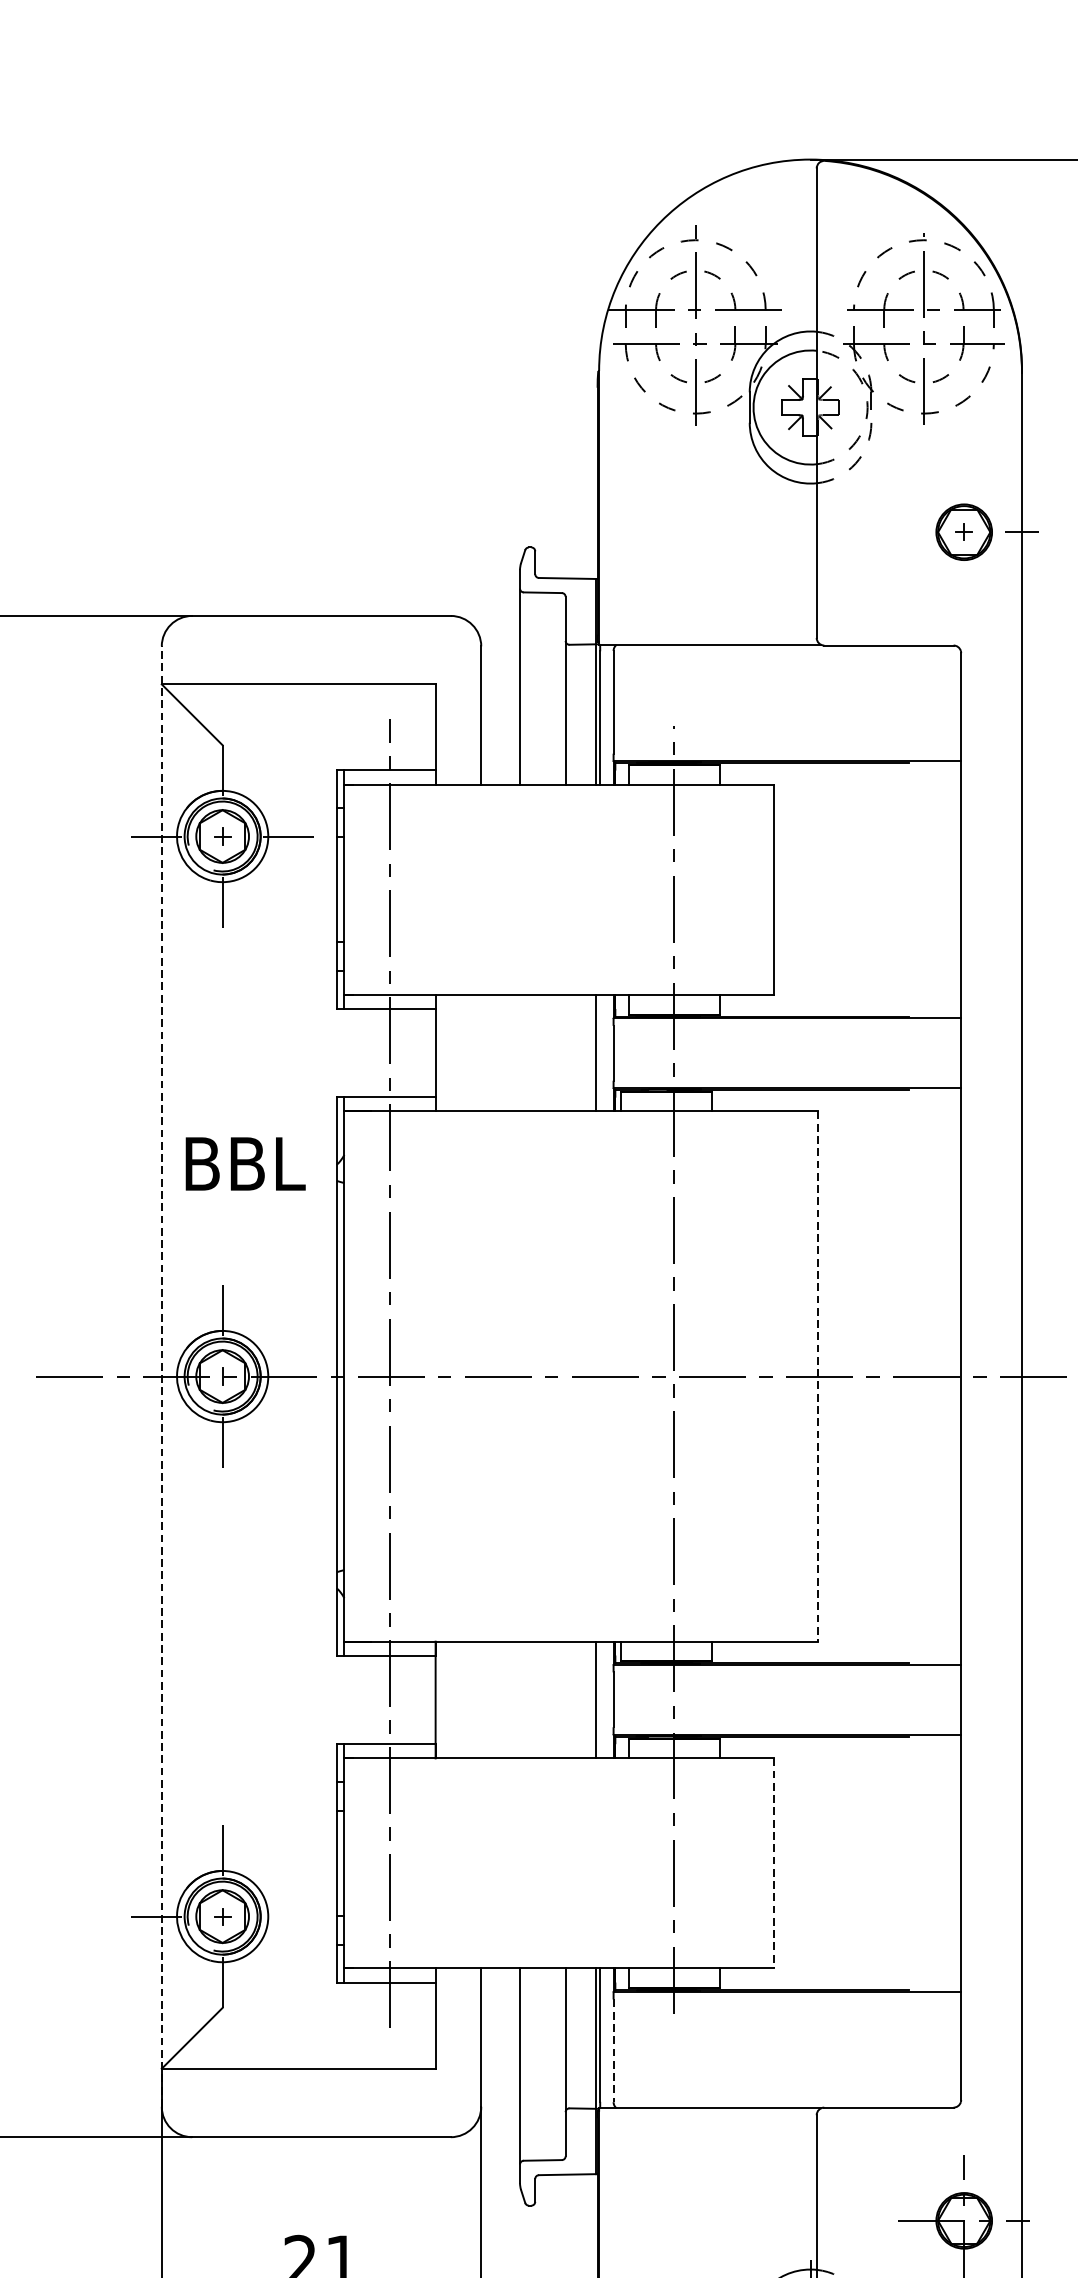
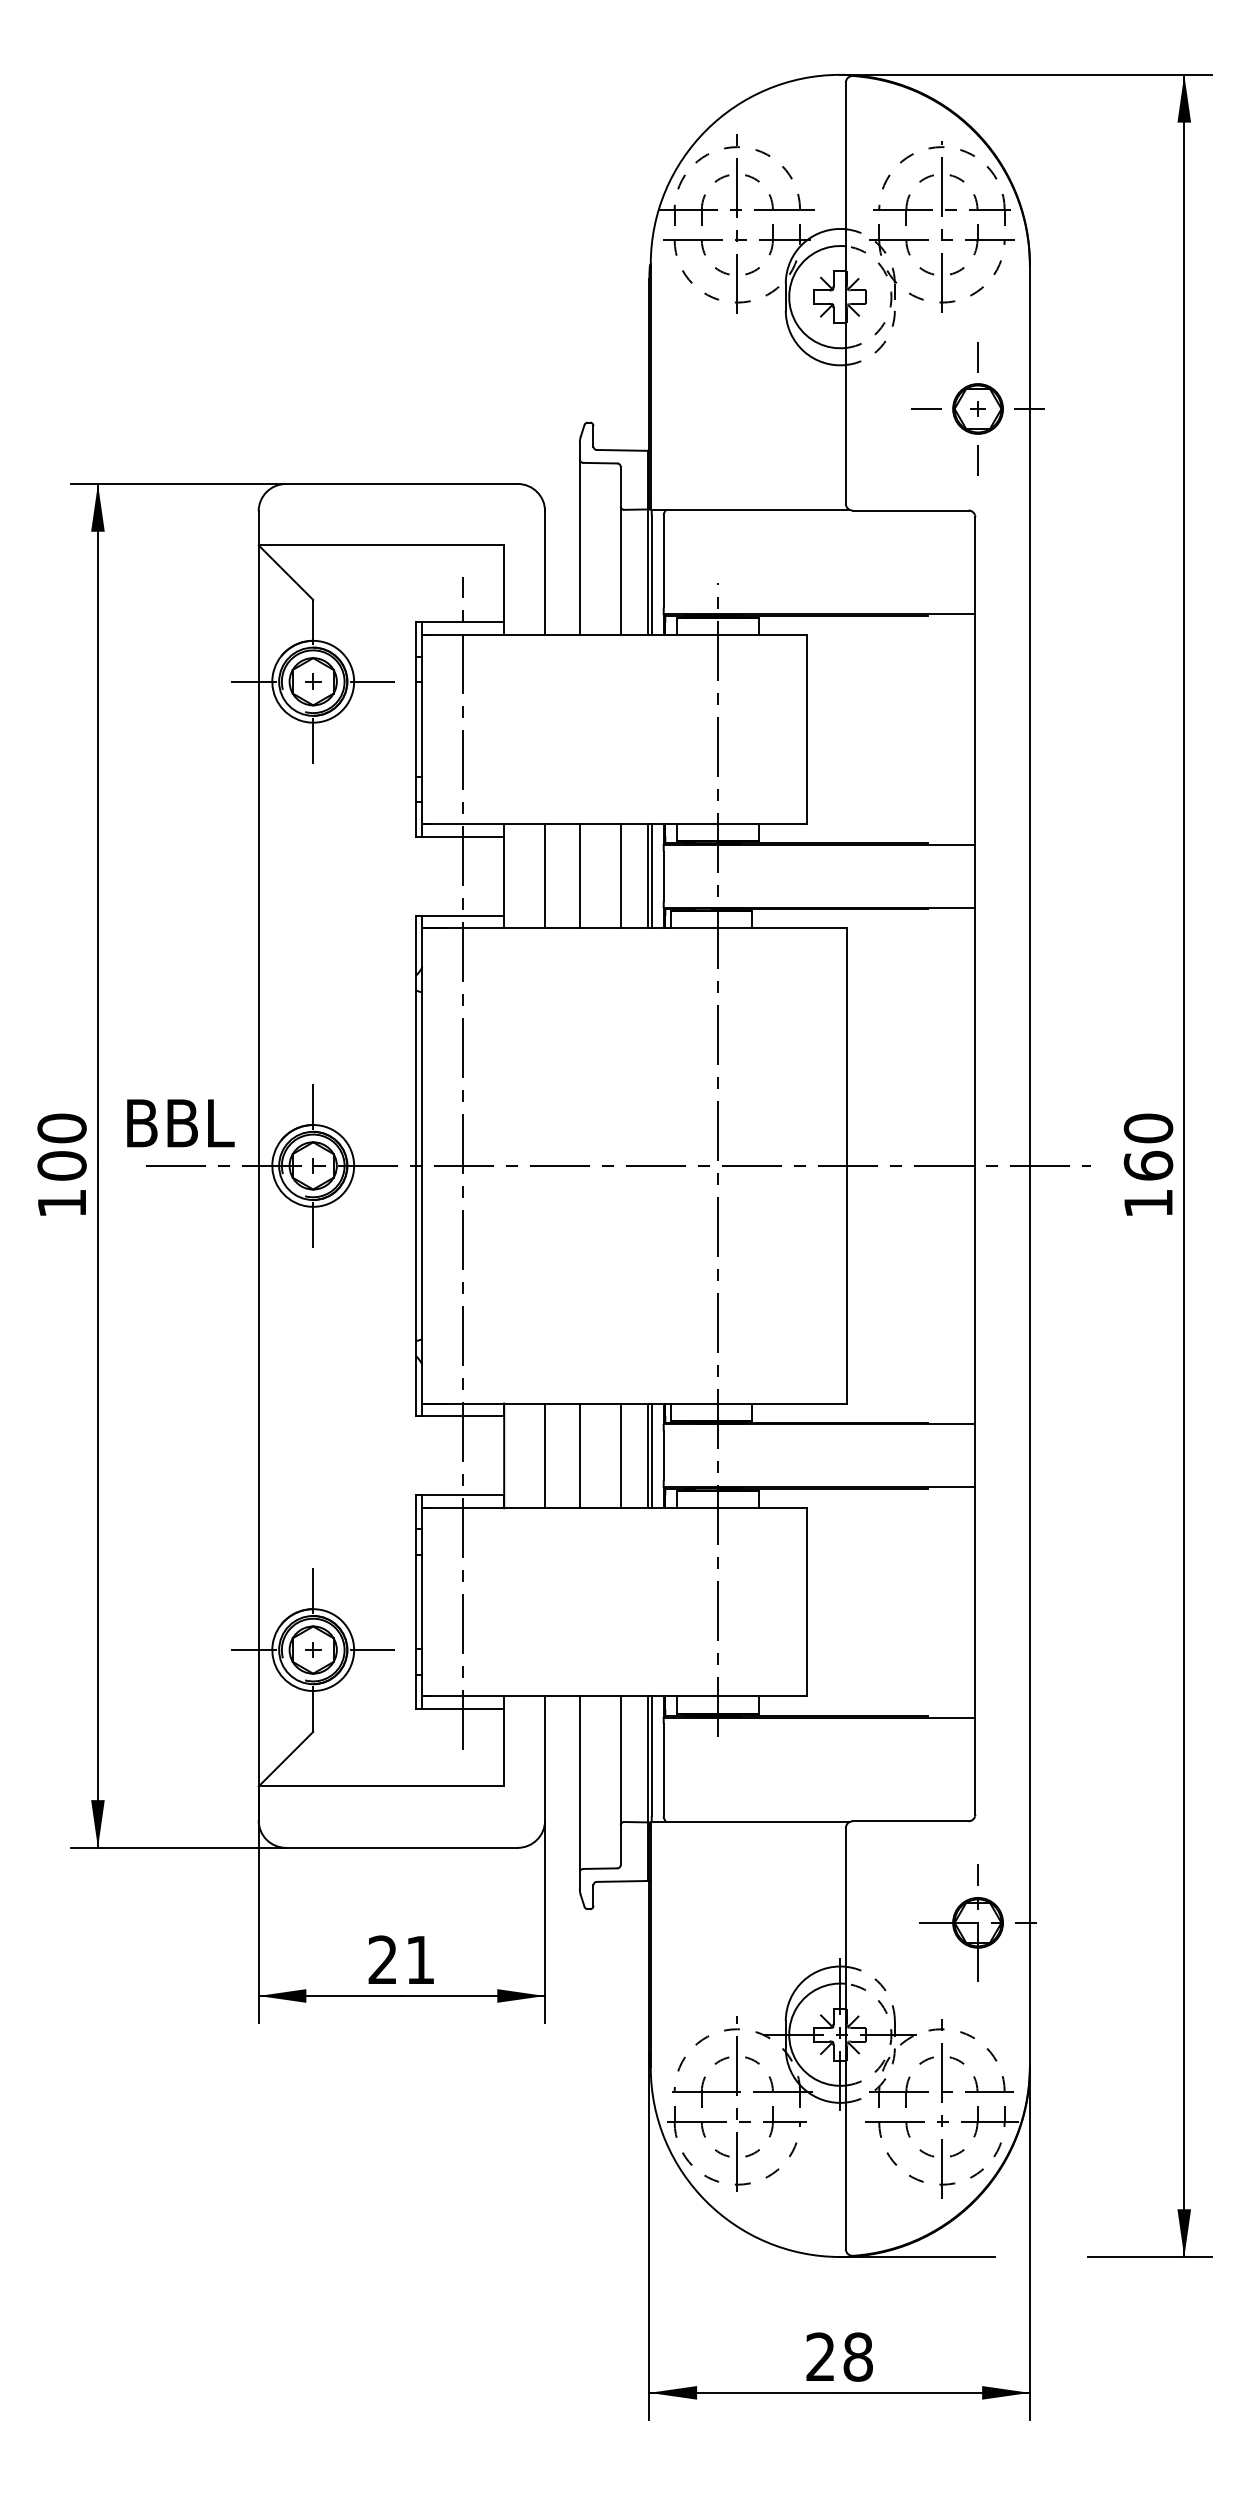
line: (964, 474) -> (978, 357), added
line: (906, 531) -> (926, 408), added
line: (964, 589) -> (978, 460), added
line: (481, 1052) -> (545, 875), added
line: (519, 1052) -> (579, 875), added
line: (565, 1052) -> (620, 875), added
line: (599, 1052) -> (651, 875), added
text: (245, 1164) -> (180, 1123), moved
line: (161, 1376) -> (258, 1165), dashed -> solid
line: (818, 1376) -> (847, 1165), dashed -> solid
line: (481, 1699) -> (545, 1455), added
line: (519, 1699) -> (579, 1455), added
line: (565, 1699) -> (620, 1455), added
line: (599, 1699) -> (651, 1455), added
line: (773, 1863) -> (807, 1602), dashed -> solid
line: (288, 1917) -> (372, 1650), added
line: (613, 2050) -> (663, 1770), dashed -> solid

